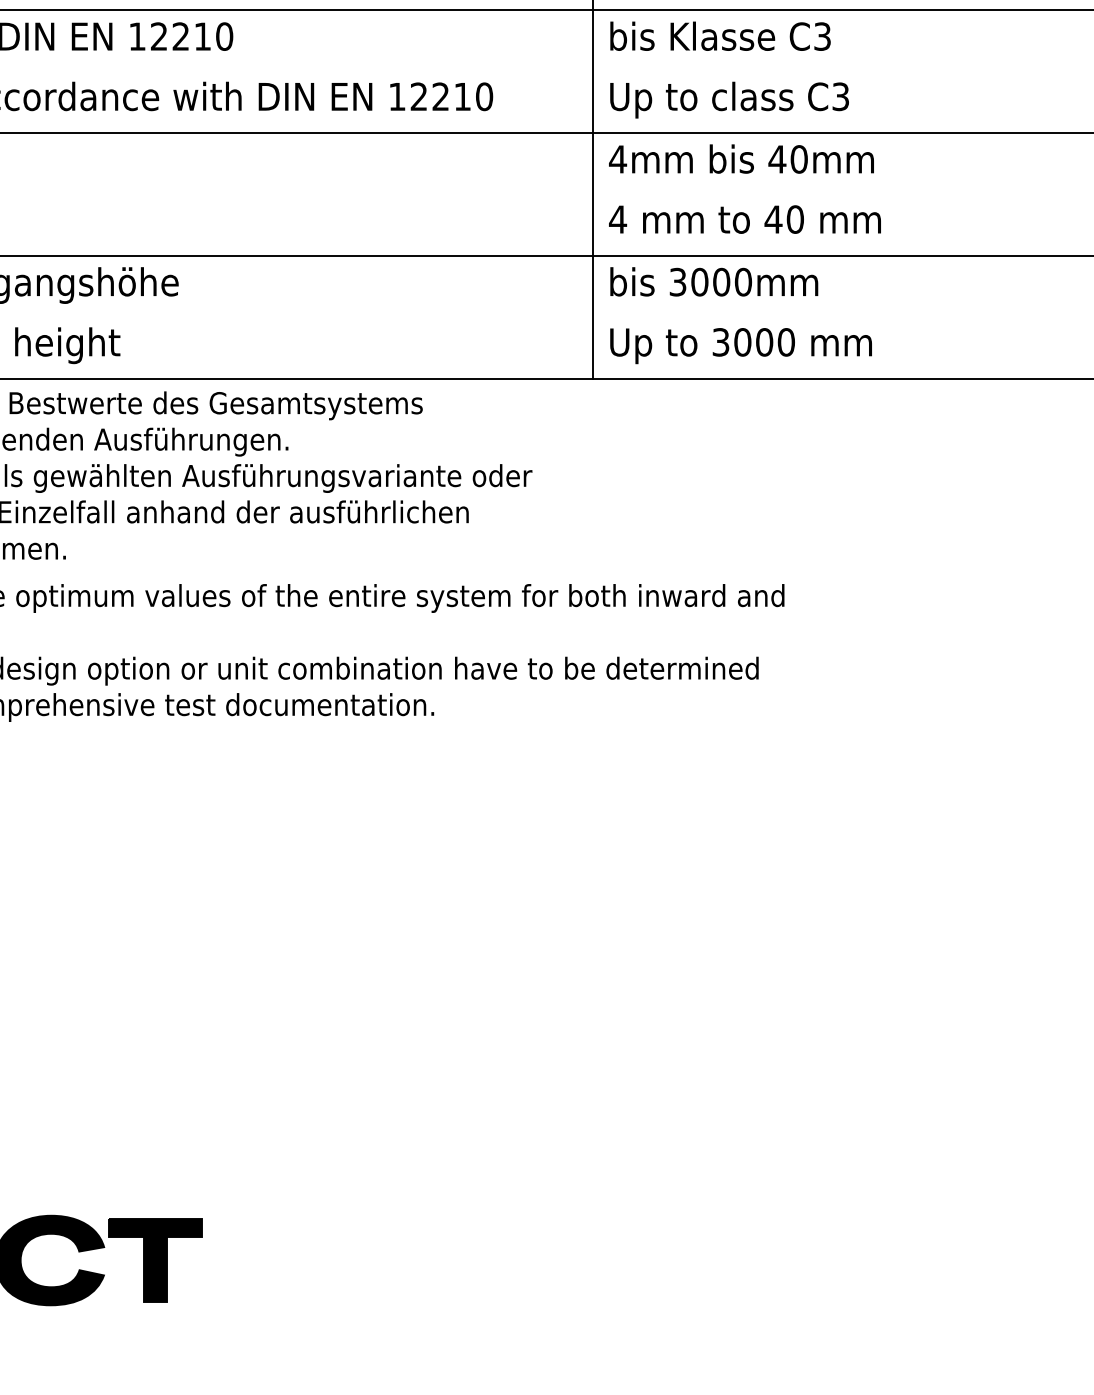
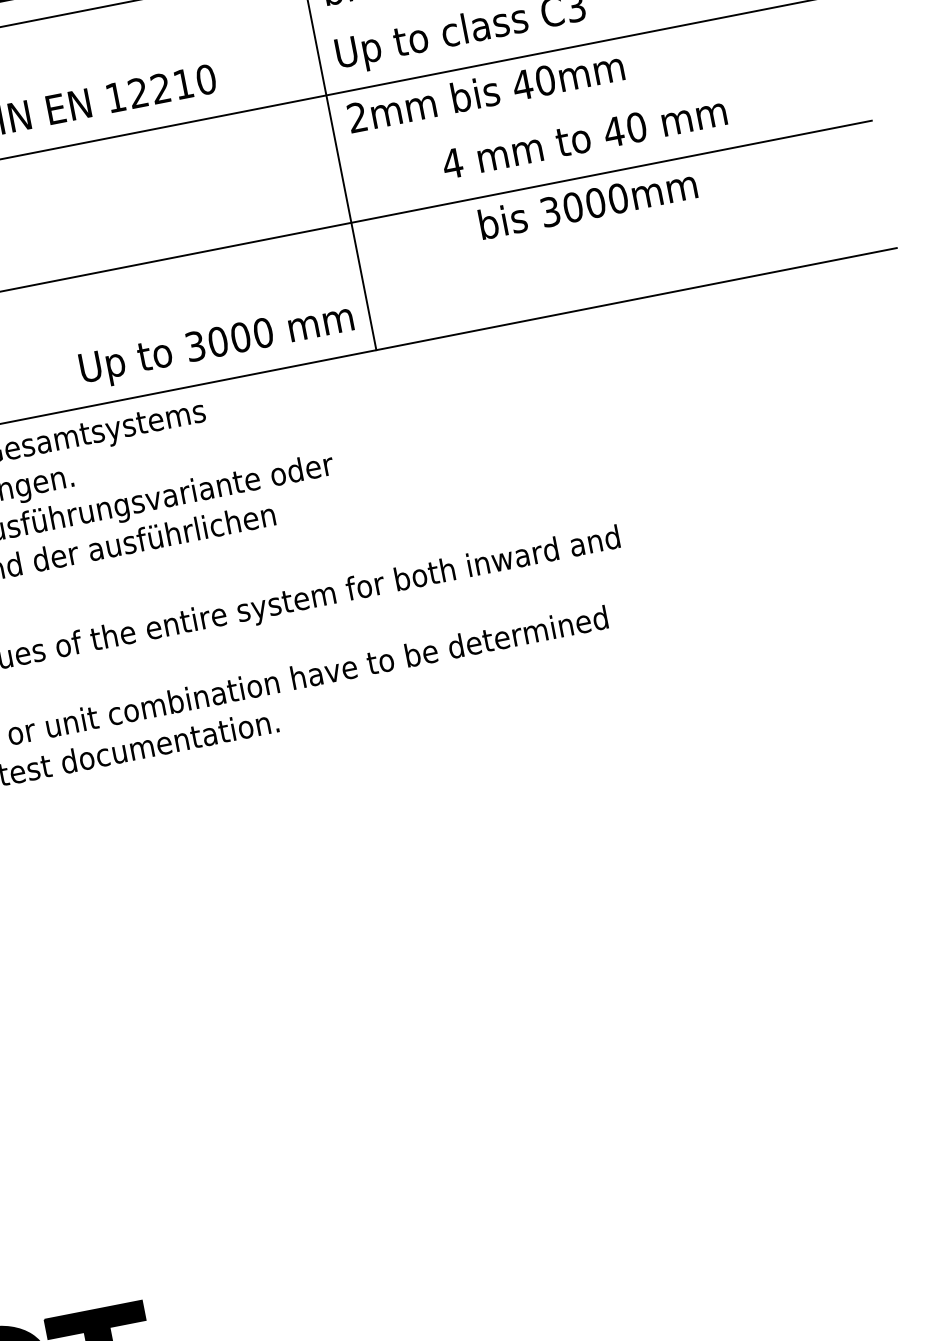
text: (618, 159) -> (357, 117), 4mm -> 2mm
text: (744, 219) -> (583, 137), moved
text: (714, 281) -> (588, 203), moved
text: (740, 346) -> (216, 346), moved

